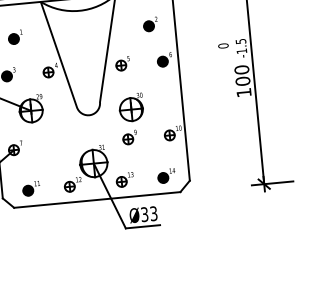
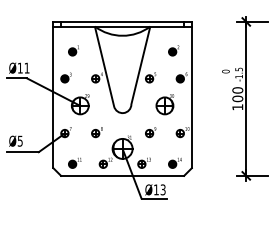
part: (130, 107) -> (164, 104), moved
part: (56, 144) -> (96, 132), added
text: (143, 214) -> (155, 189), Ø33 -> Ø13

